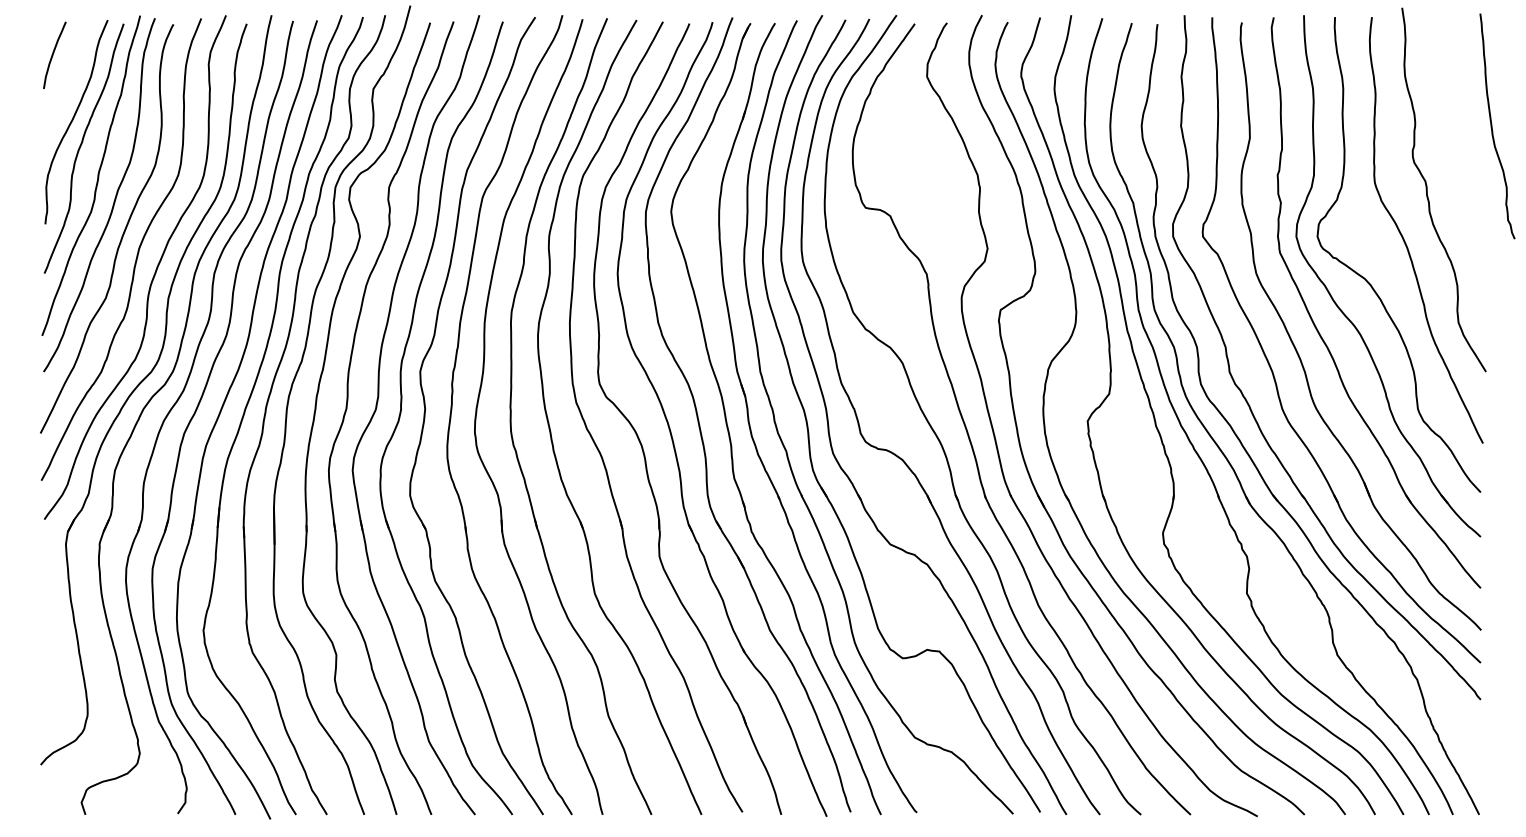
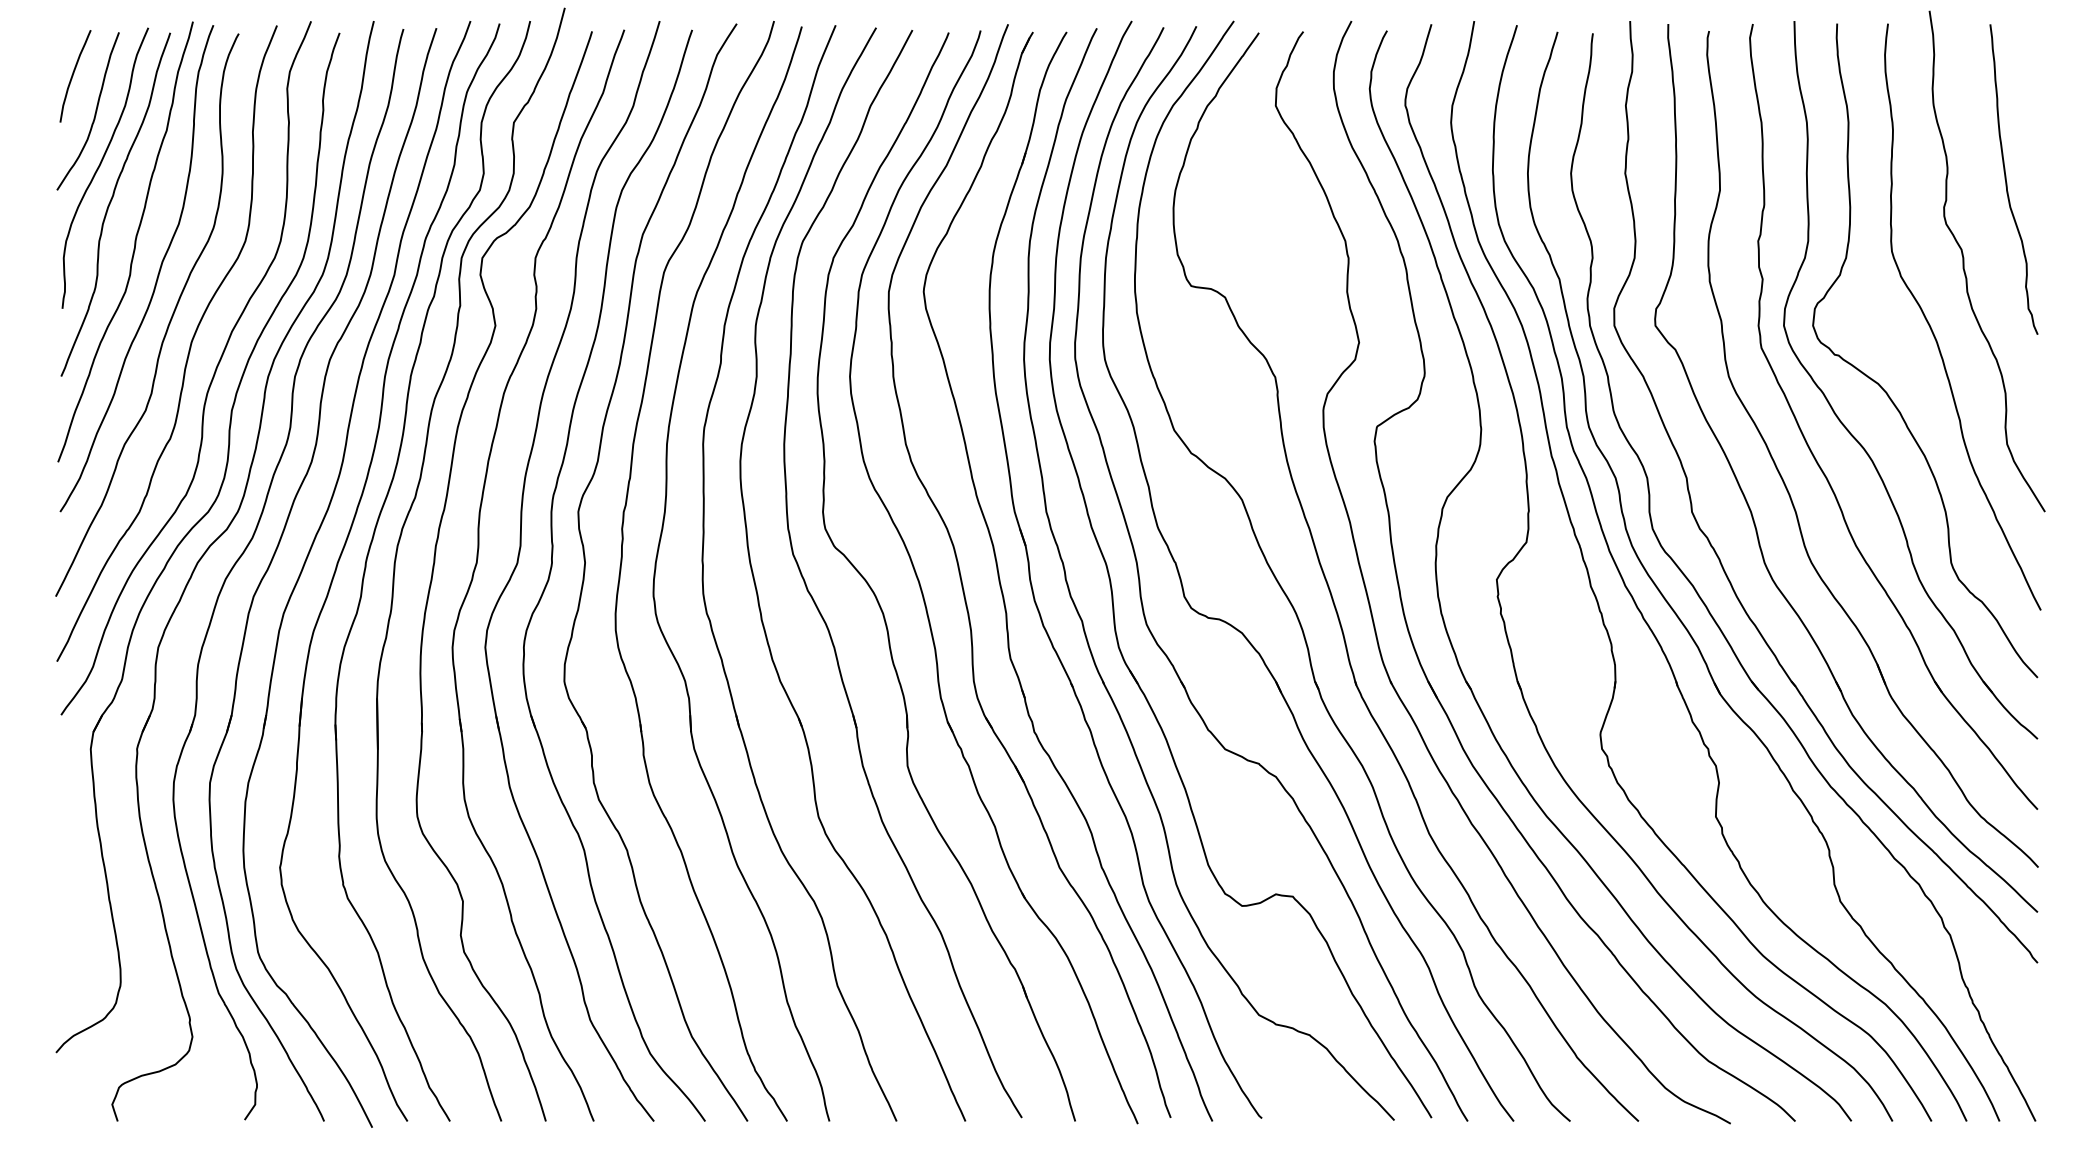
curve: (68, 81) -> (94, 112), added
curve: (1492, 126) -> (2007, 179), moved

